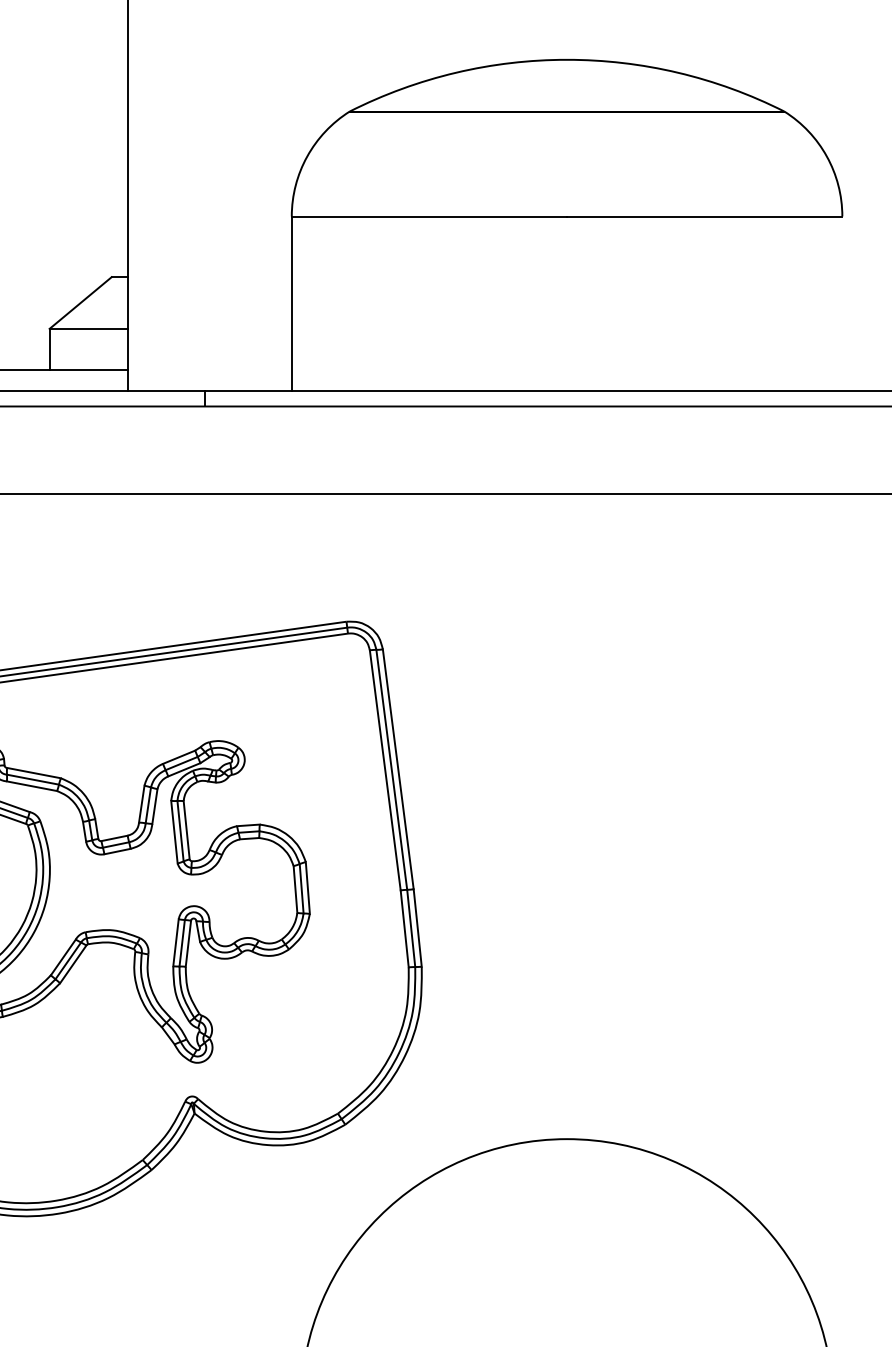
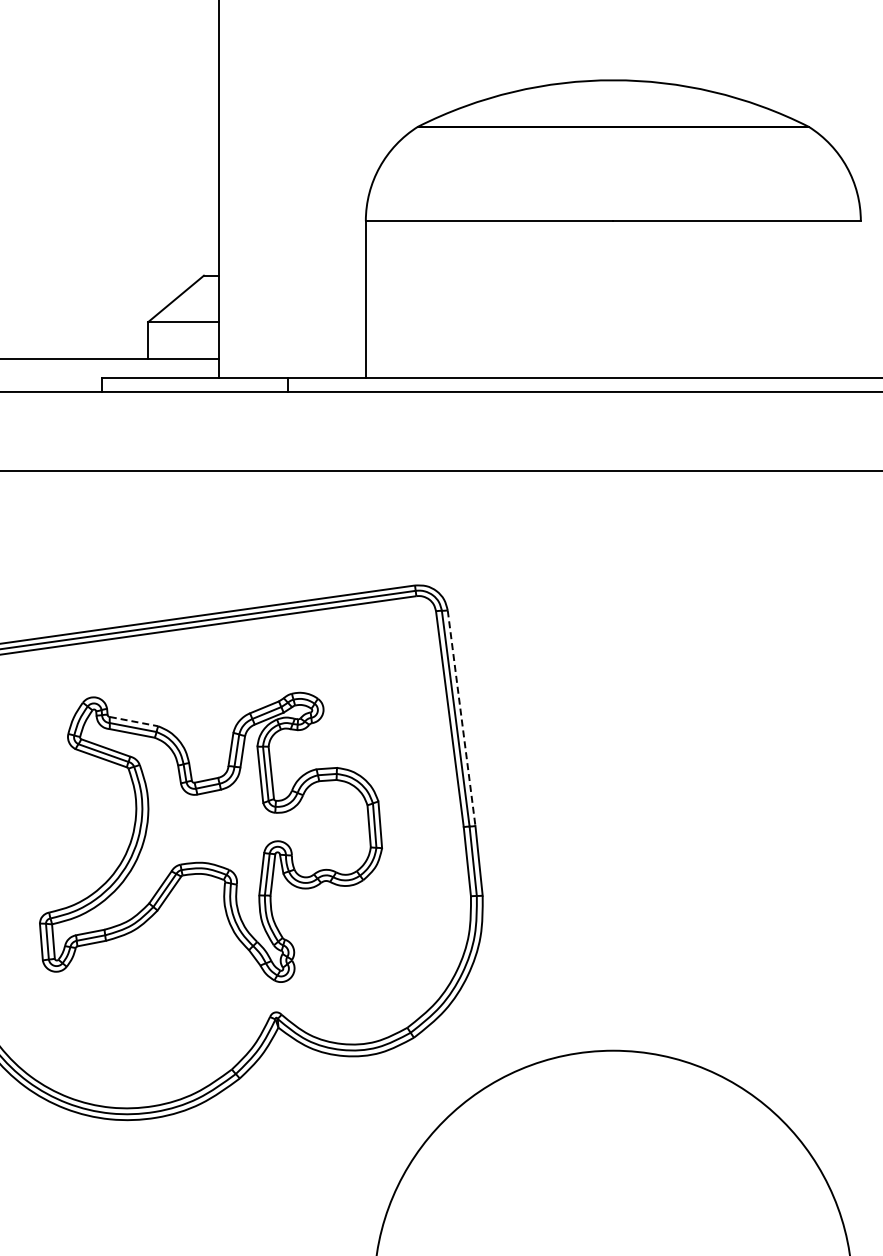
line: (398, 769) -> (461, 718), solid -> dashed
line: (34, 772) -> (134, 721), solid -> dashed

